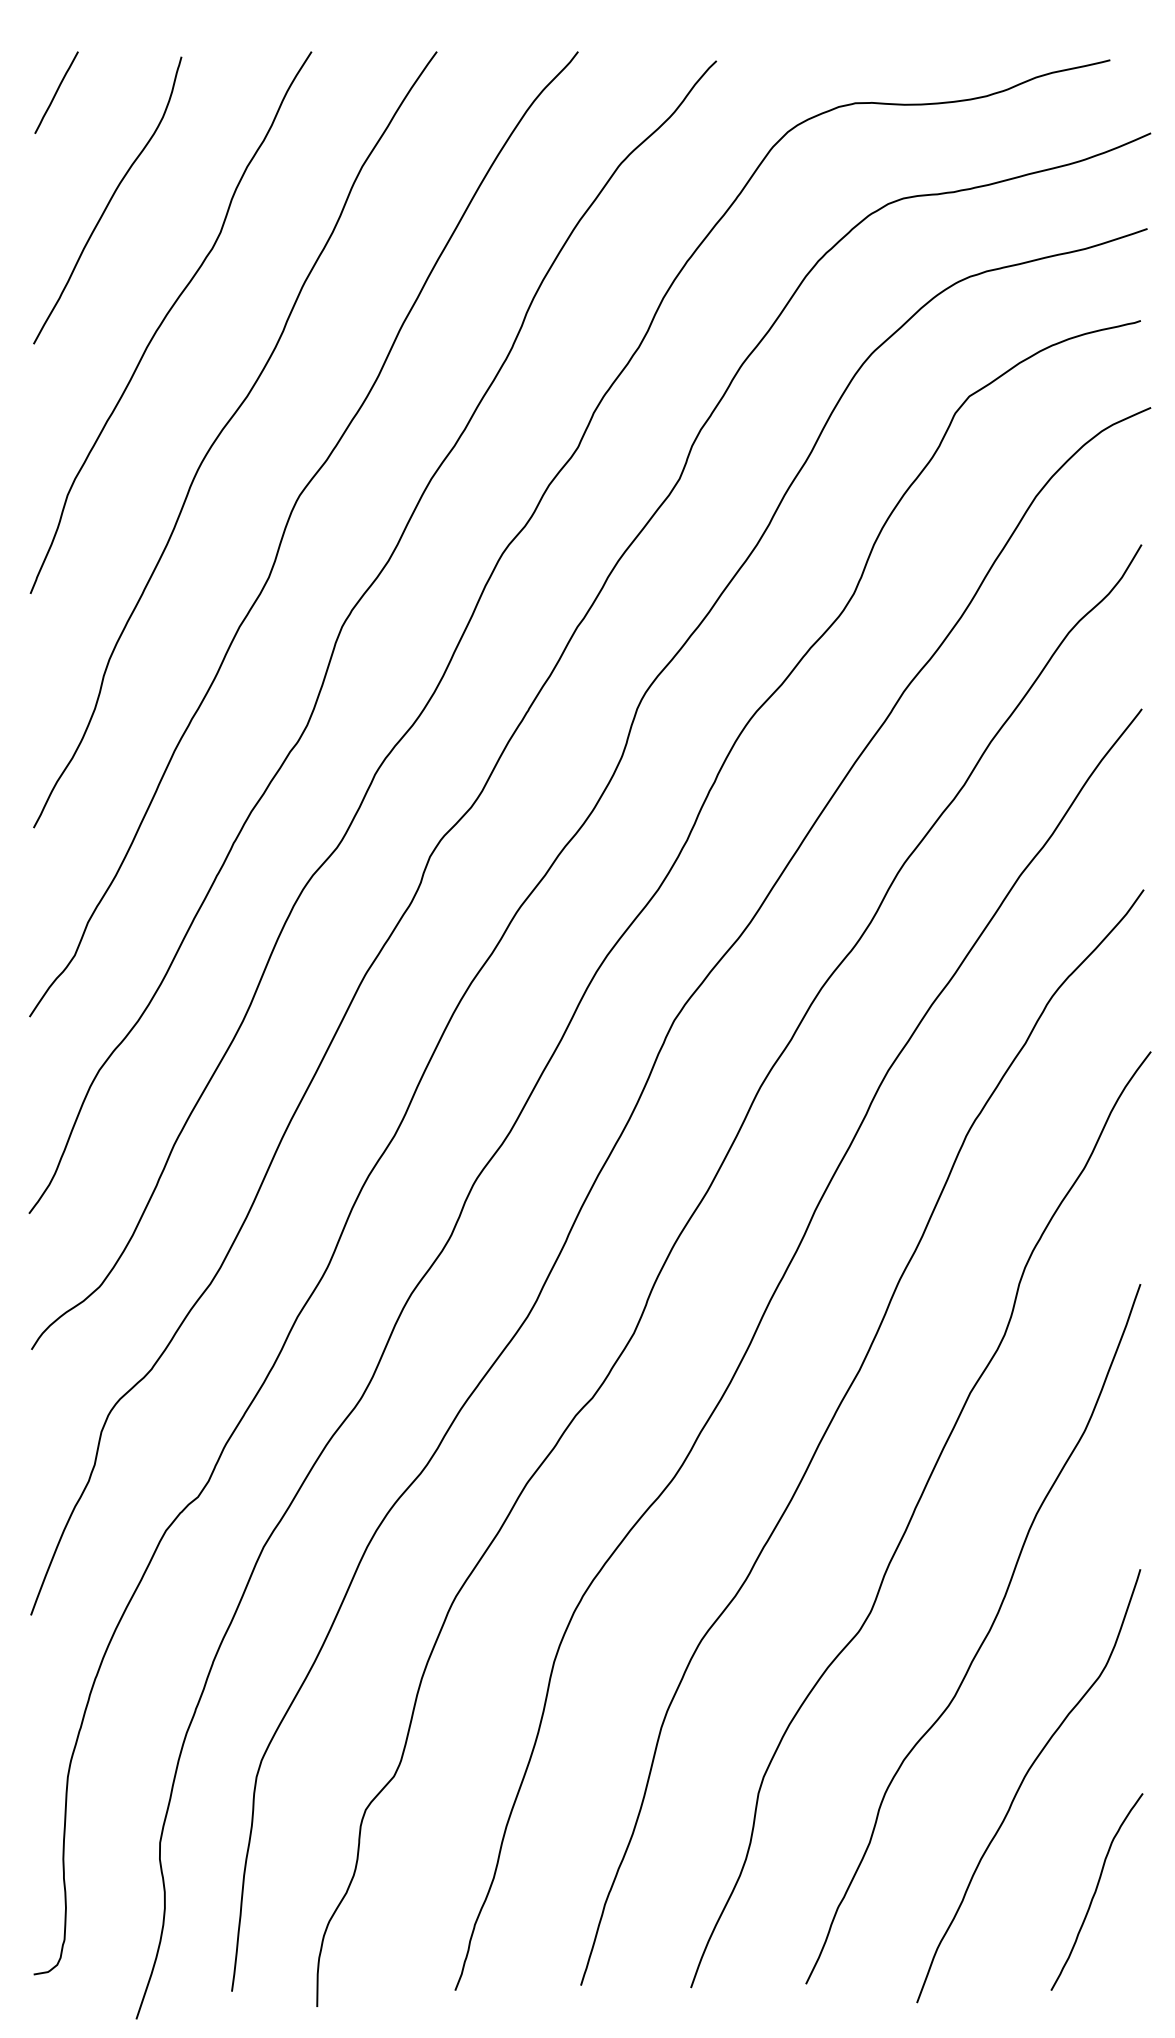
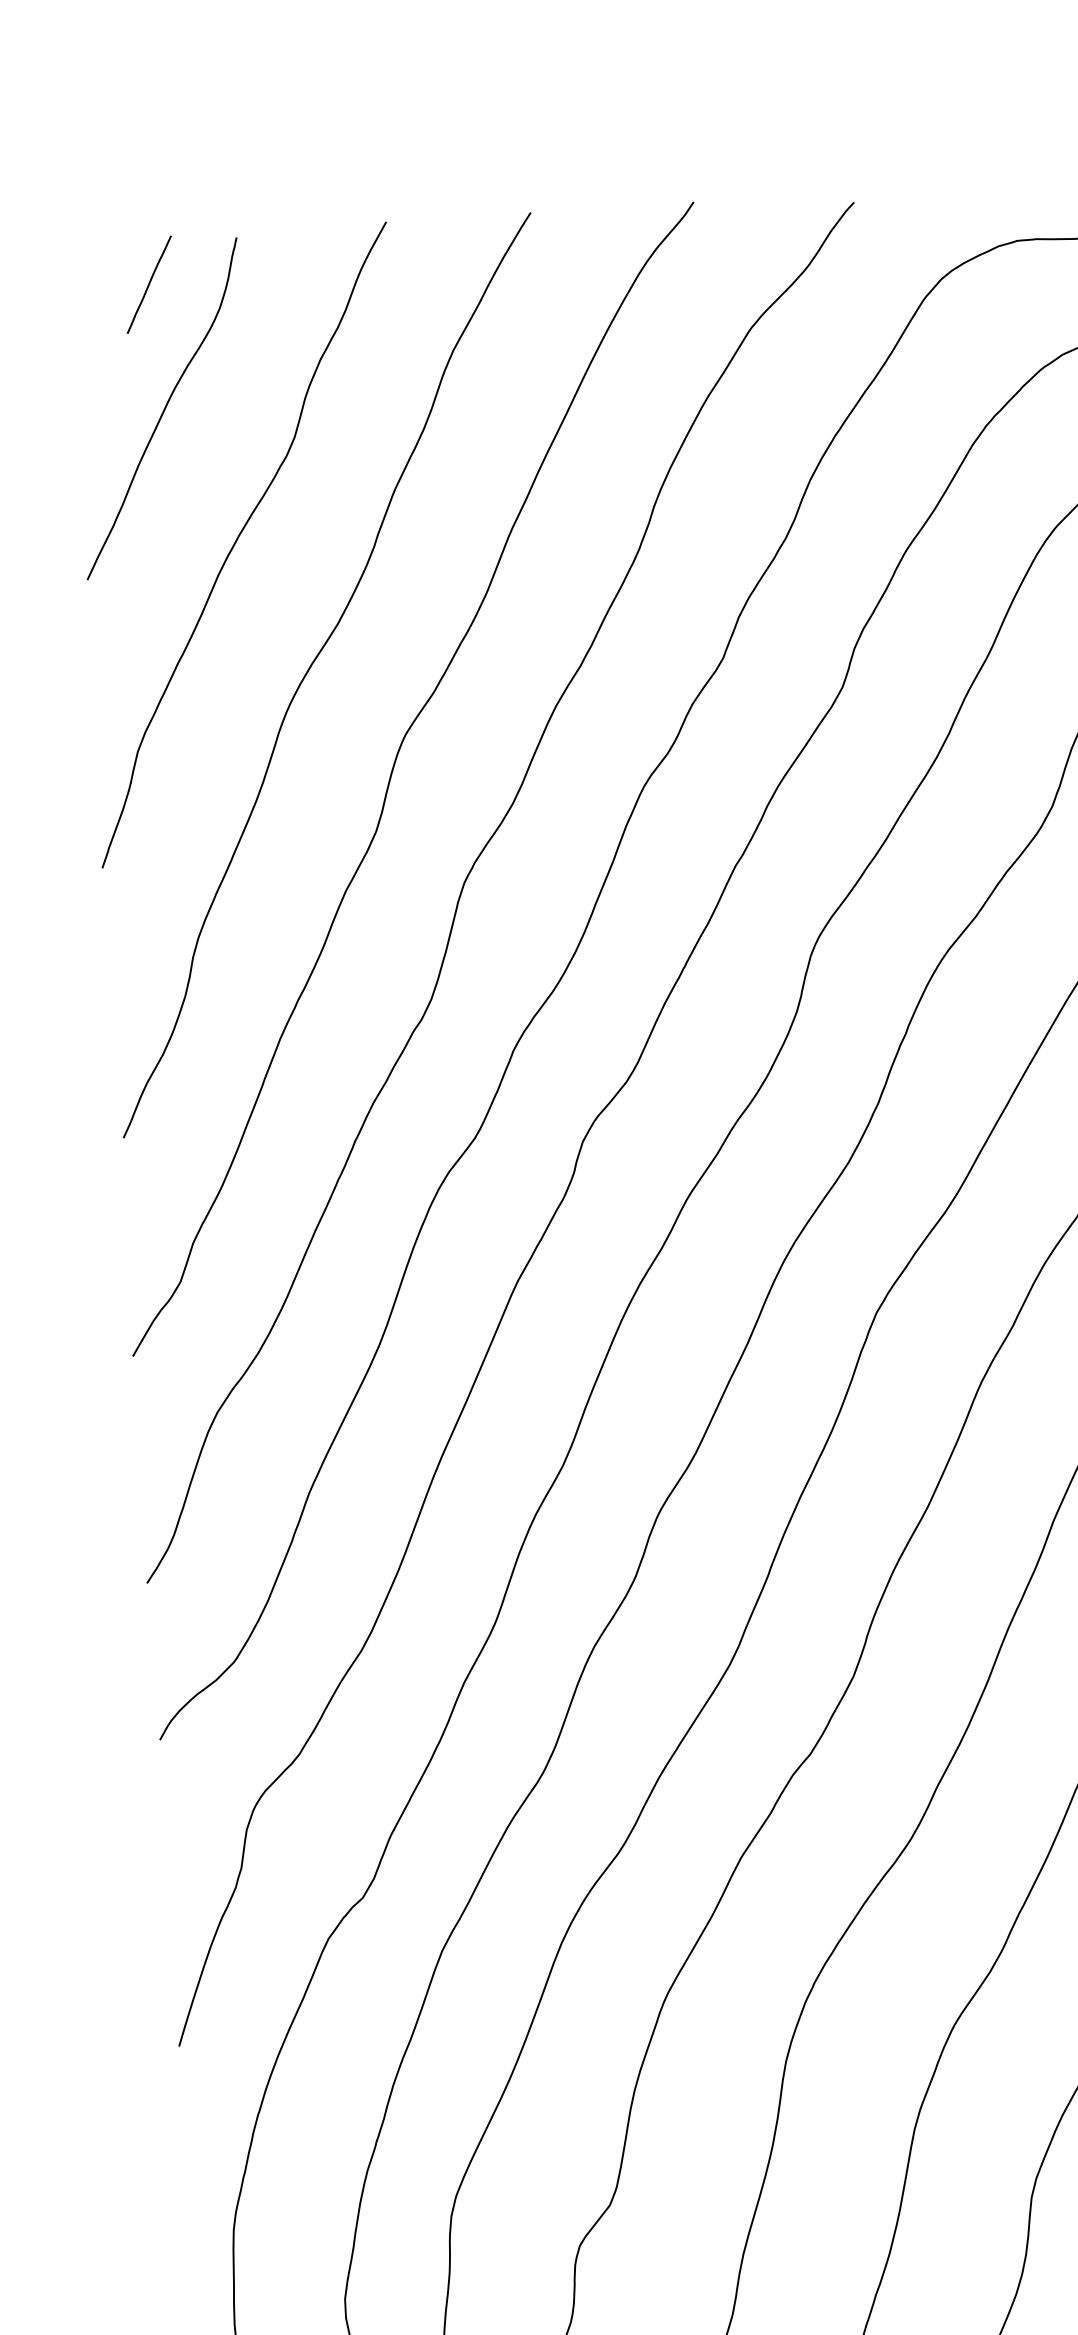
line: (56, 92) -> (149, 284), moved

